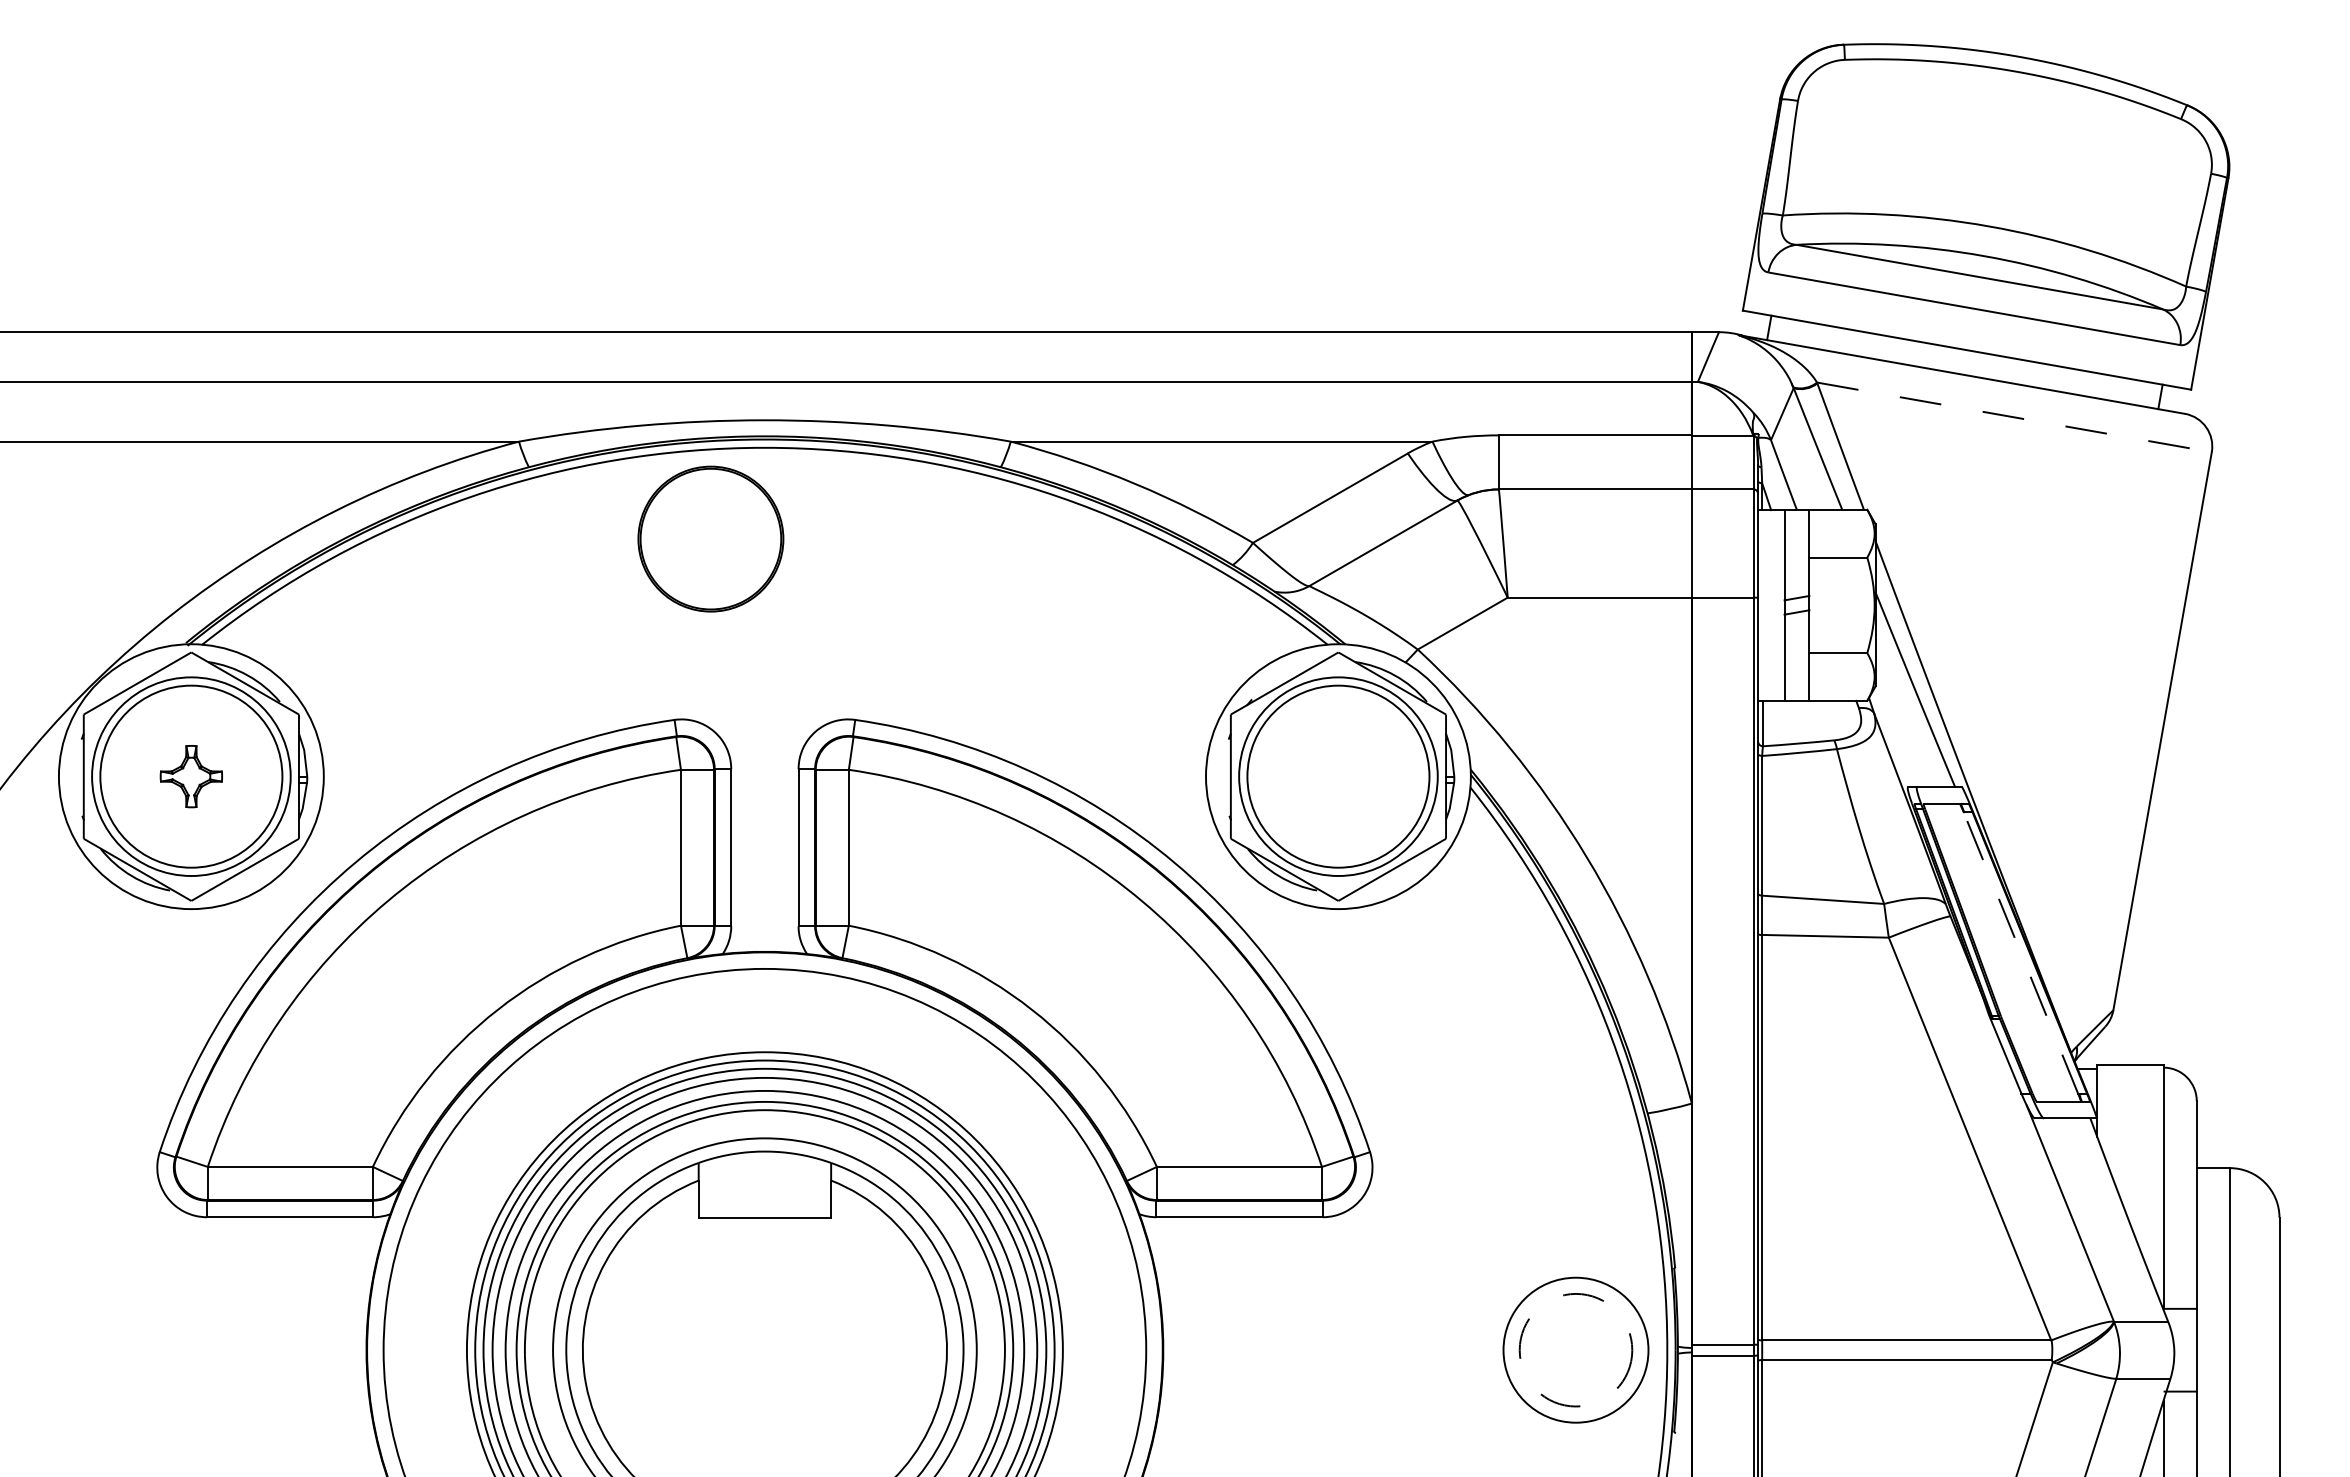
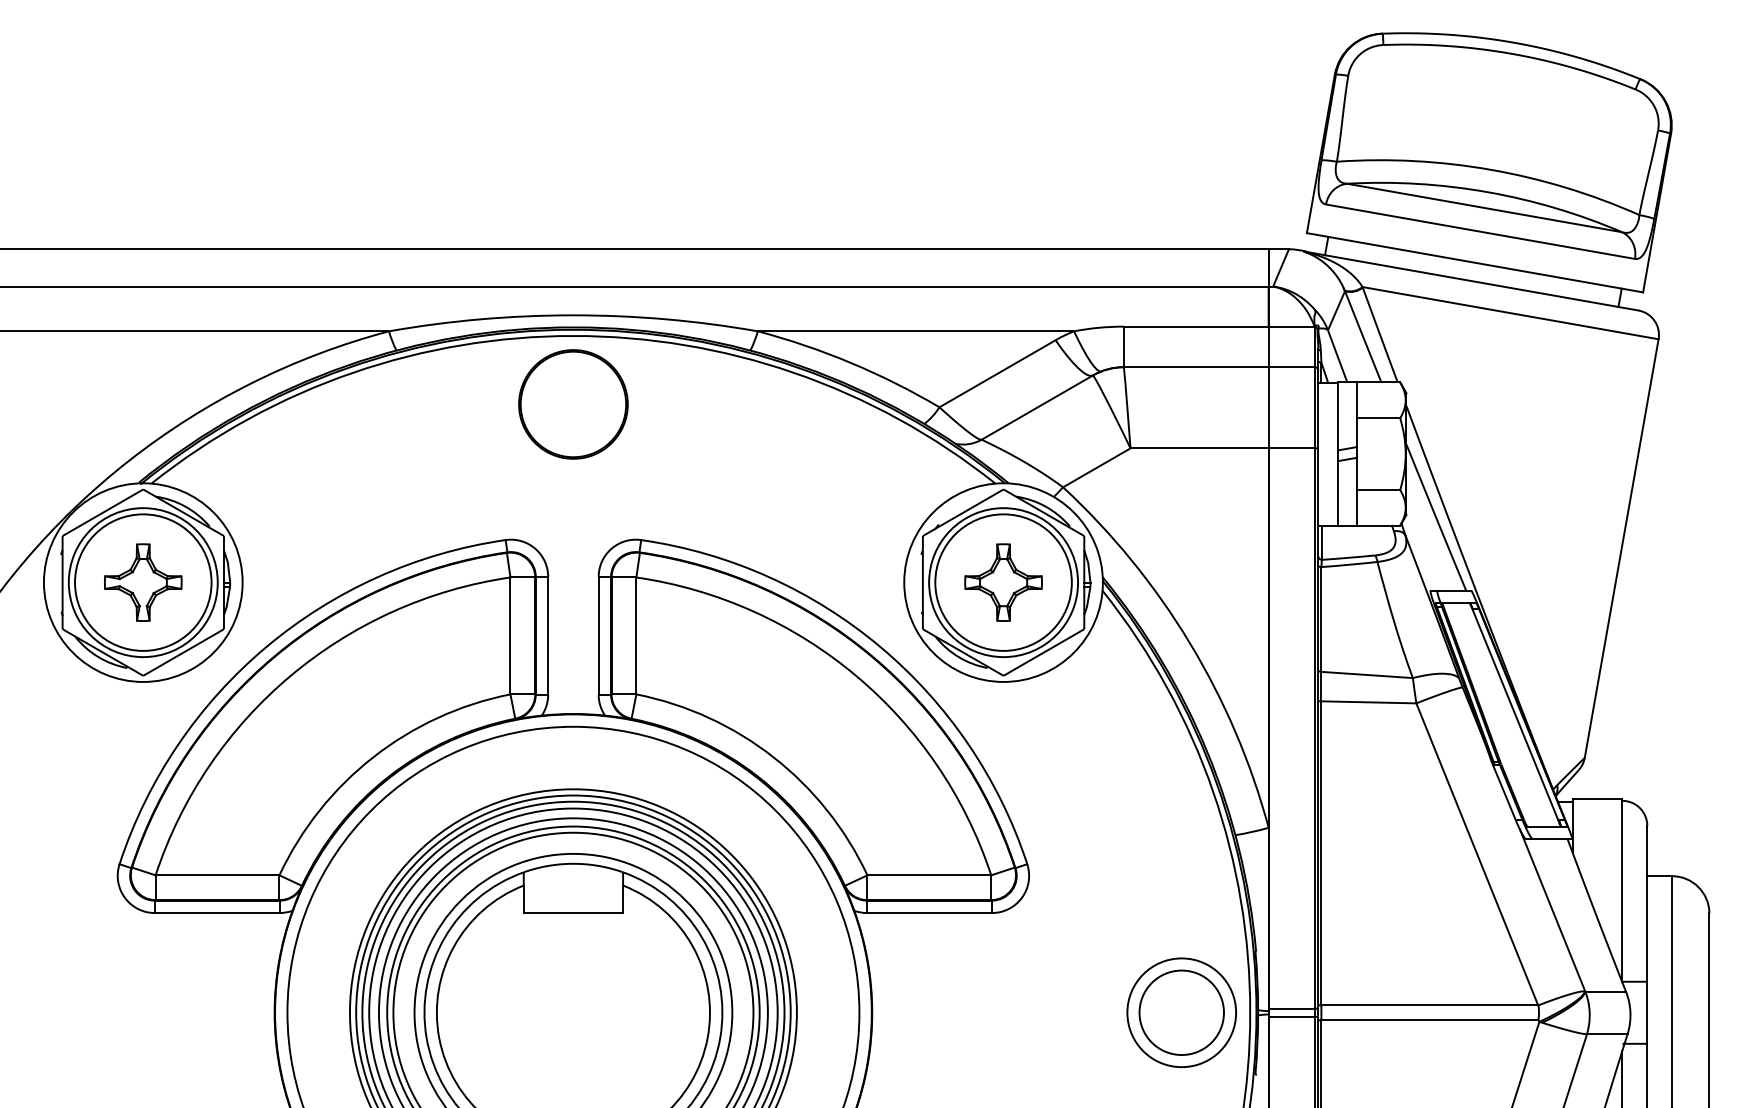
line: (2014, 417) -> (1510, 313), dashed -> solid
part: (710, 538) -> (573, 404), moved
part: (191, 776) -> (143, 582), size x1.67
part: (1338, 776) -> (1003, 582), added
line: (2021, 953) -> (1515, 715), dashed -> solid
circle: (1575, 1349) -> (1181, 1012), dashed -> solid

